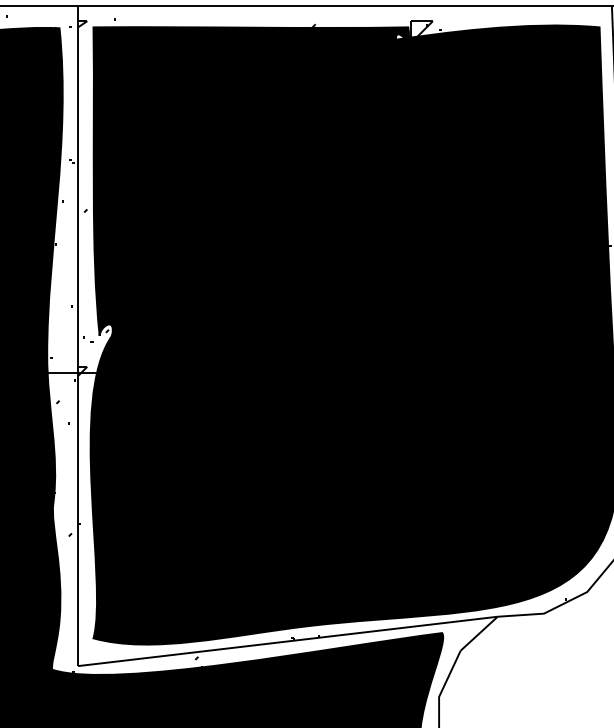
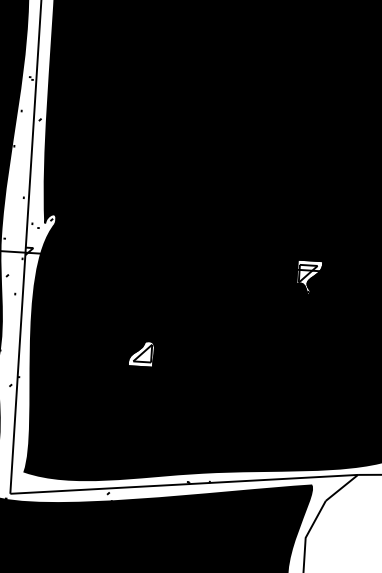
fill: (423, 381) -> (309, 277), removed
fill: (226, 486) -> (141, 353), removed

